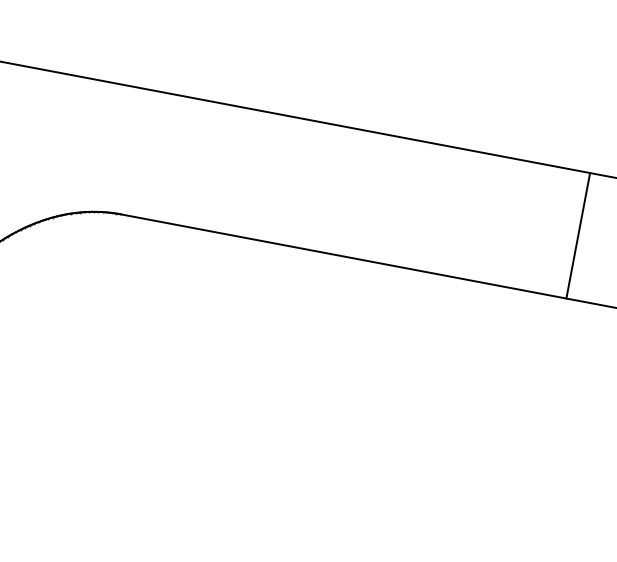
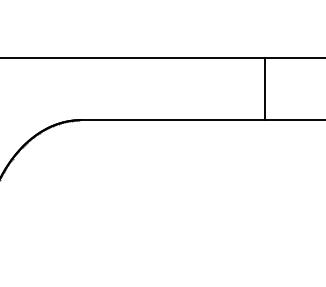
line: (579, 235) -> (265, 88), moved

